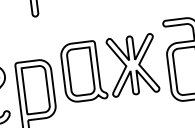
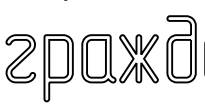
part: (99, 69) -> (111, 58), moved

